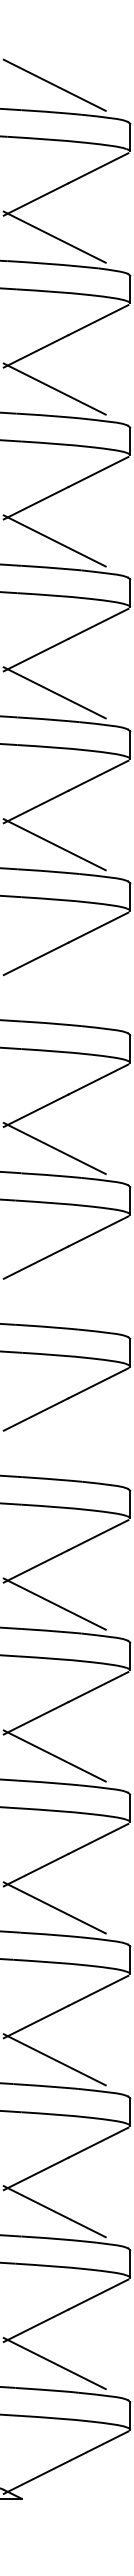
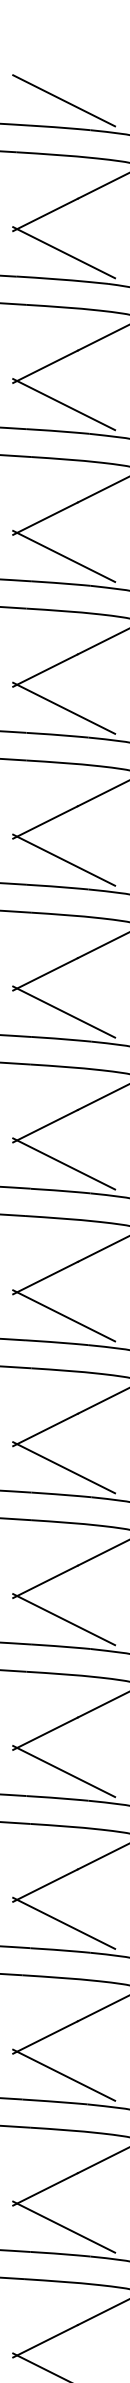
line: (54, 996) -> (63, 1011), added
line: (54, 1299) -> (63, 1314), added
line: (54, 1451) -> (63, 1466), added

